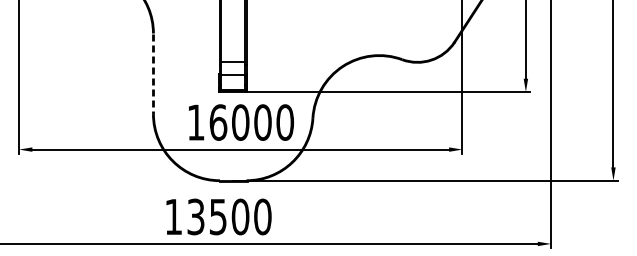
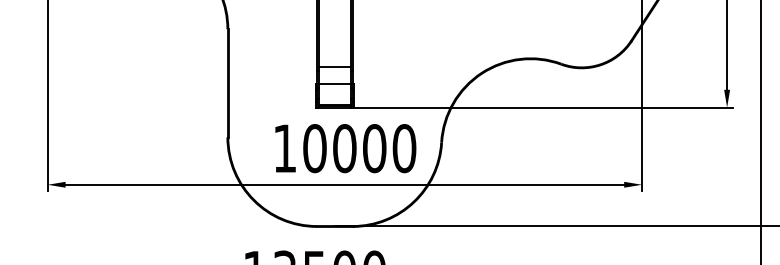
line: (153, 74) -> (227, 84), dashed -> solid
text: (218, 122) -> (315, 148), 16000 -> 10000

